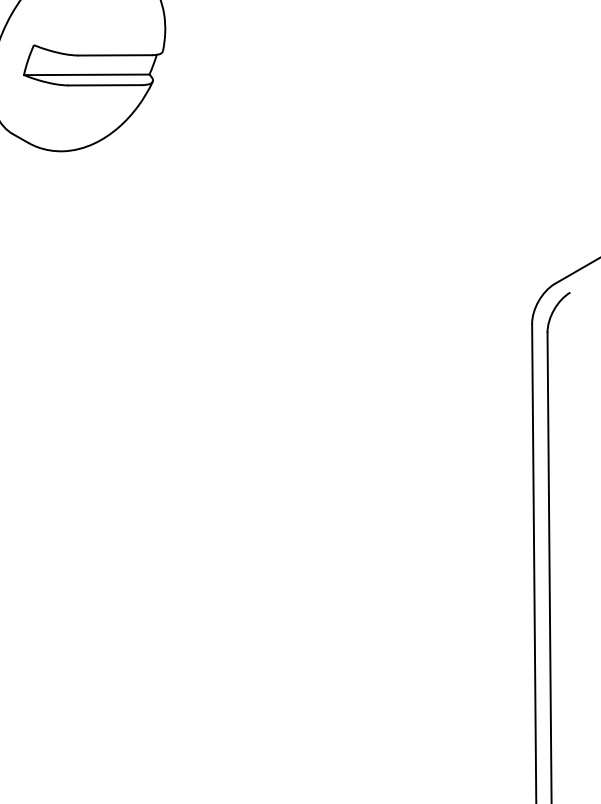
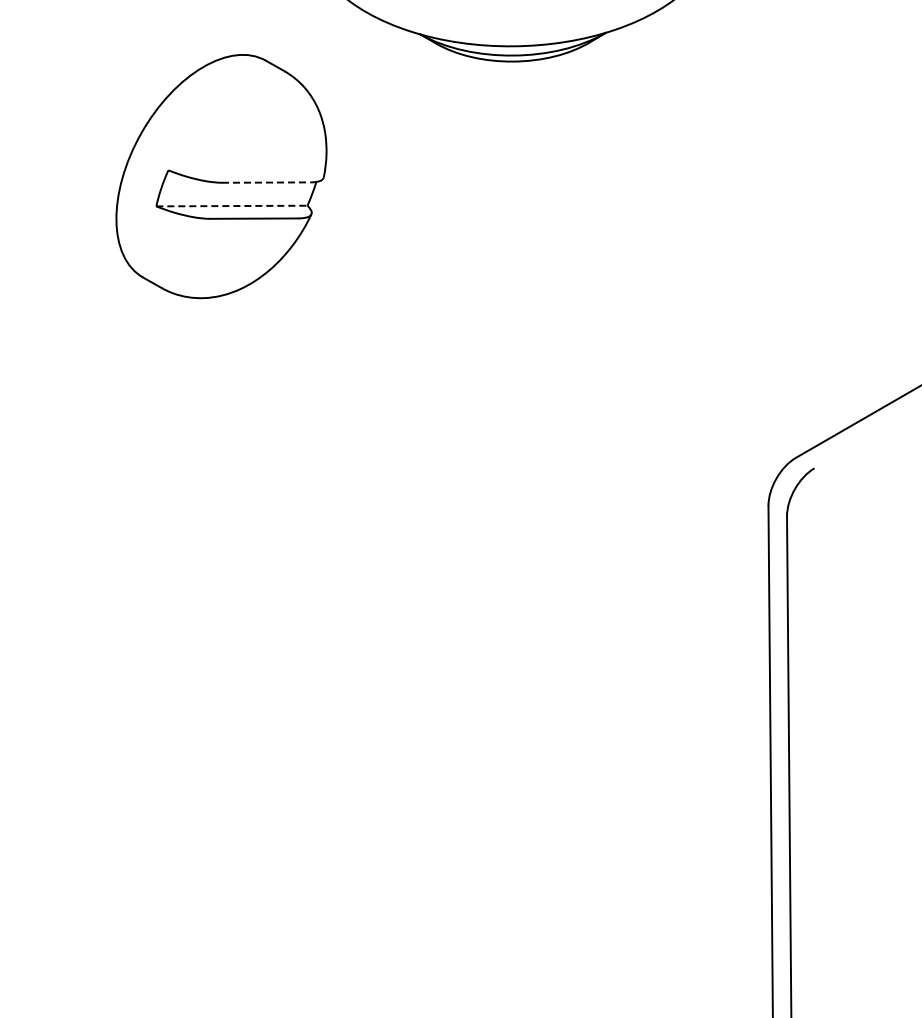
line: (115, 55) -> (266, 182), solid -> dashed
line: (86, 75) -> (231, 206), solid -> dashed

